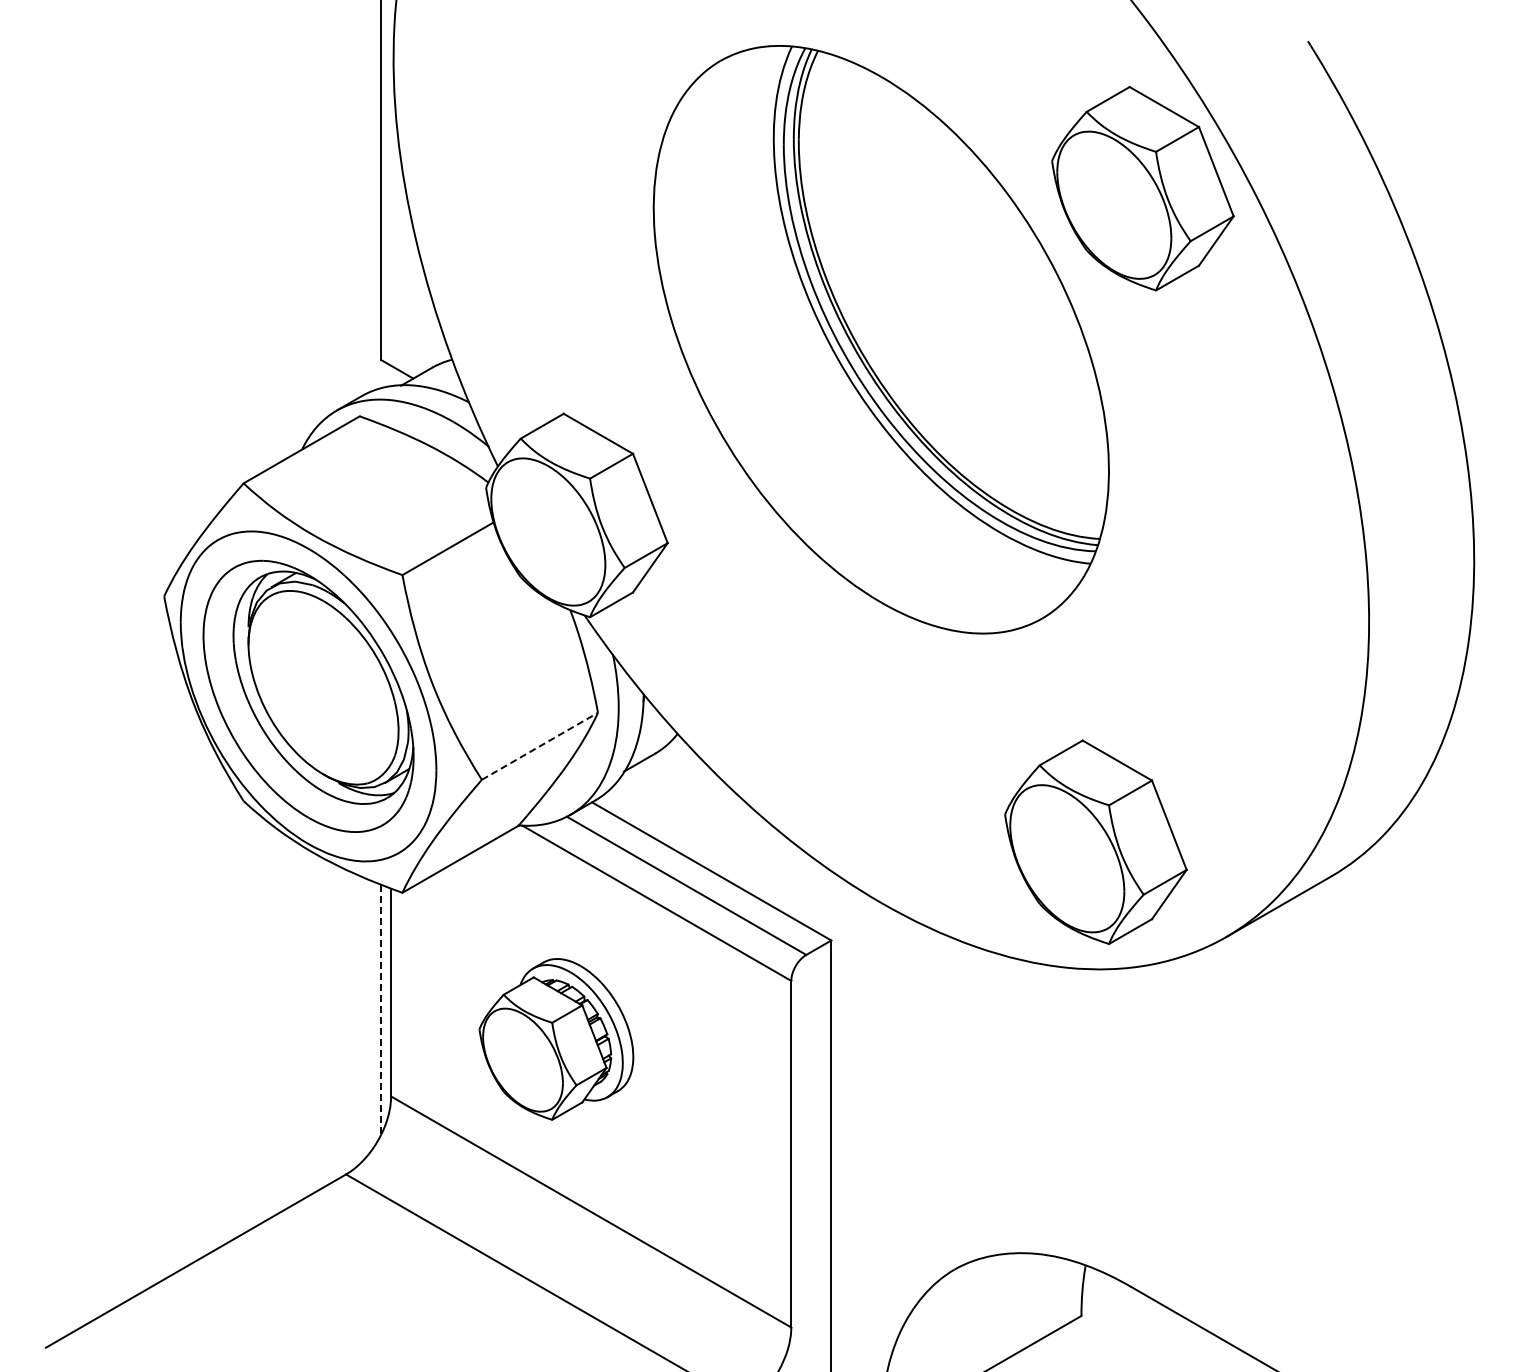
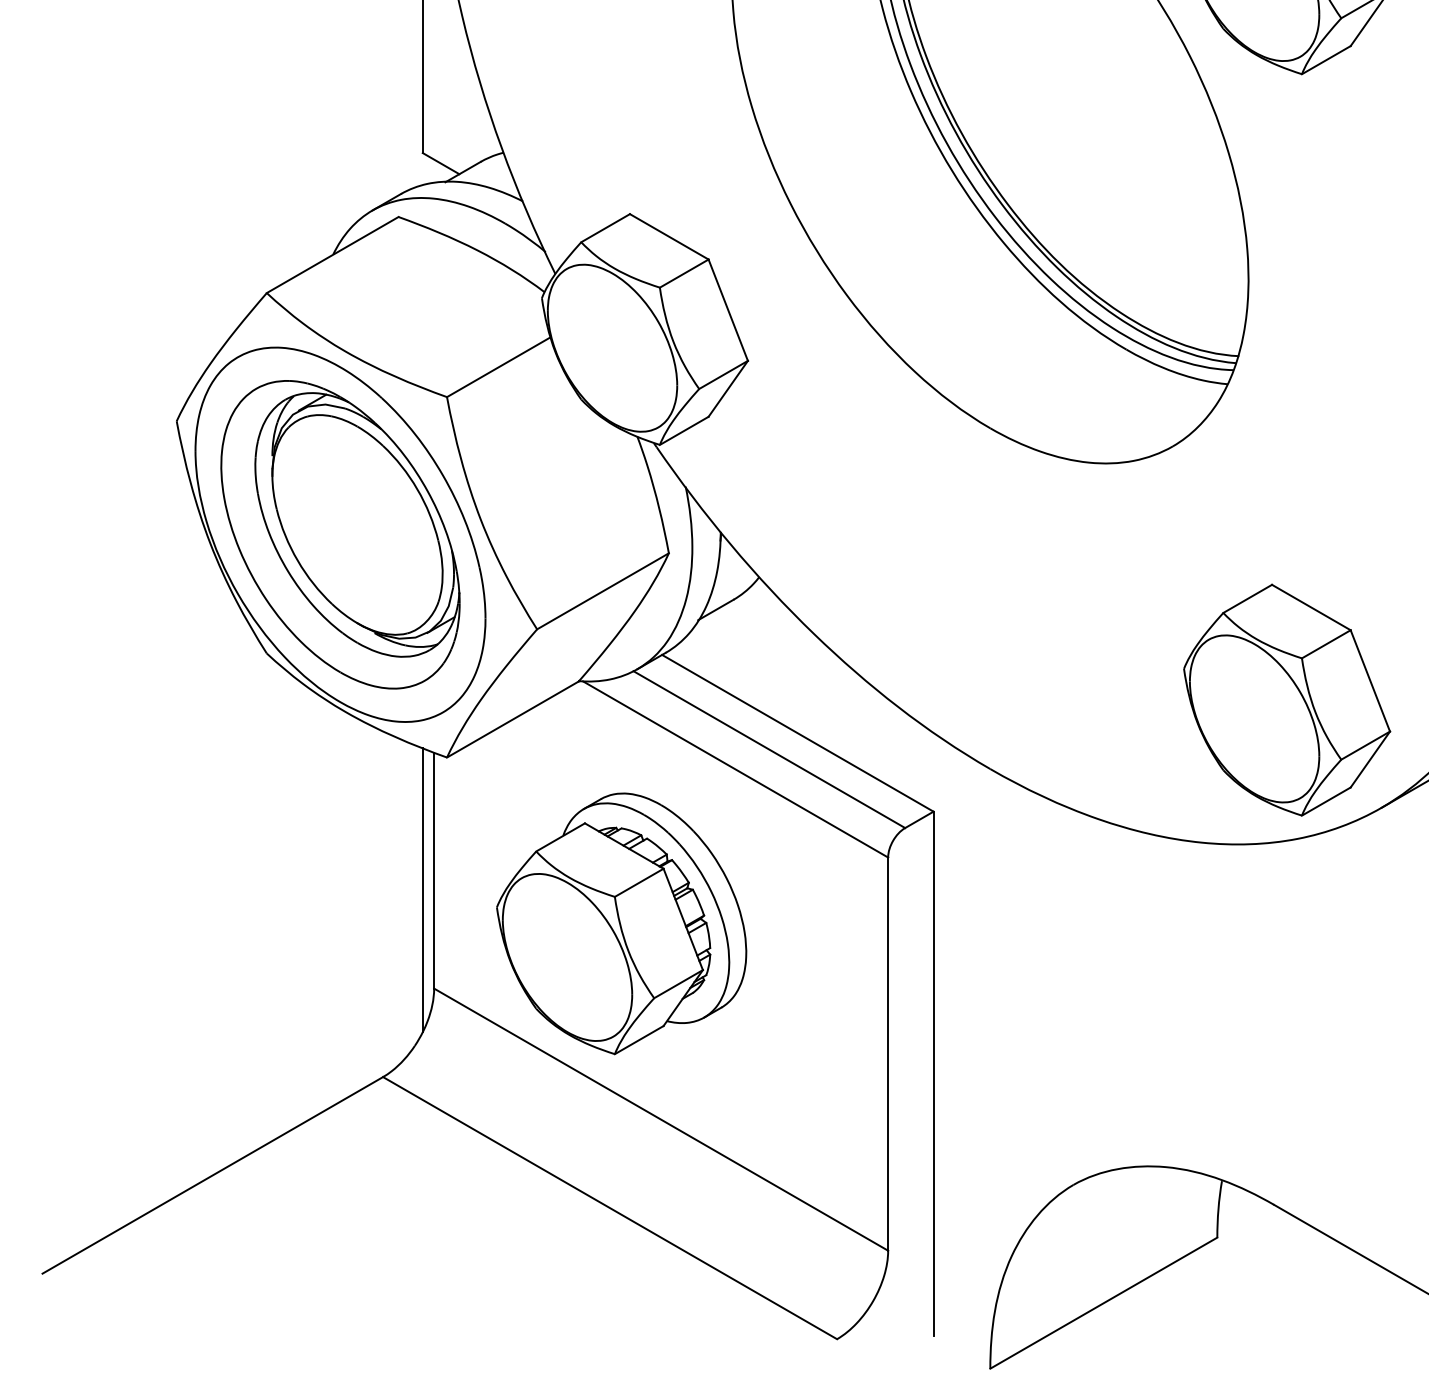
line: (540, 746) -> (603, 591), dashed -> solid
part: (1095, 841) -> (1286, 699), moved
line: (381, 1010) -> (423, 891), dashed -> solid
part: (556, 1039) -> (621, 923), size x1.43

